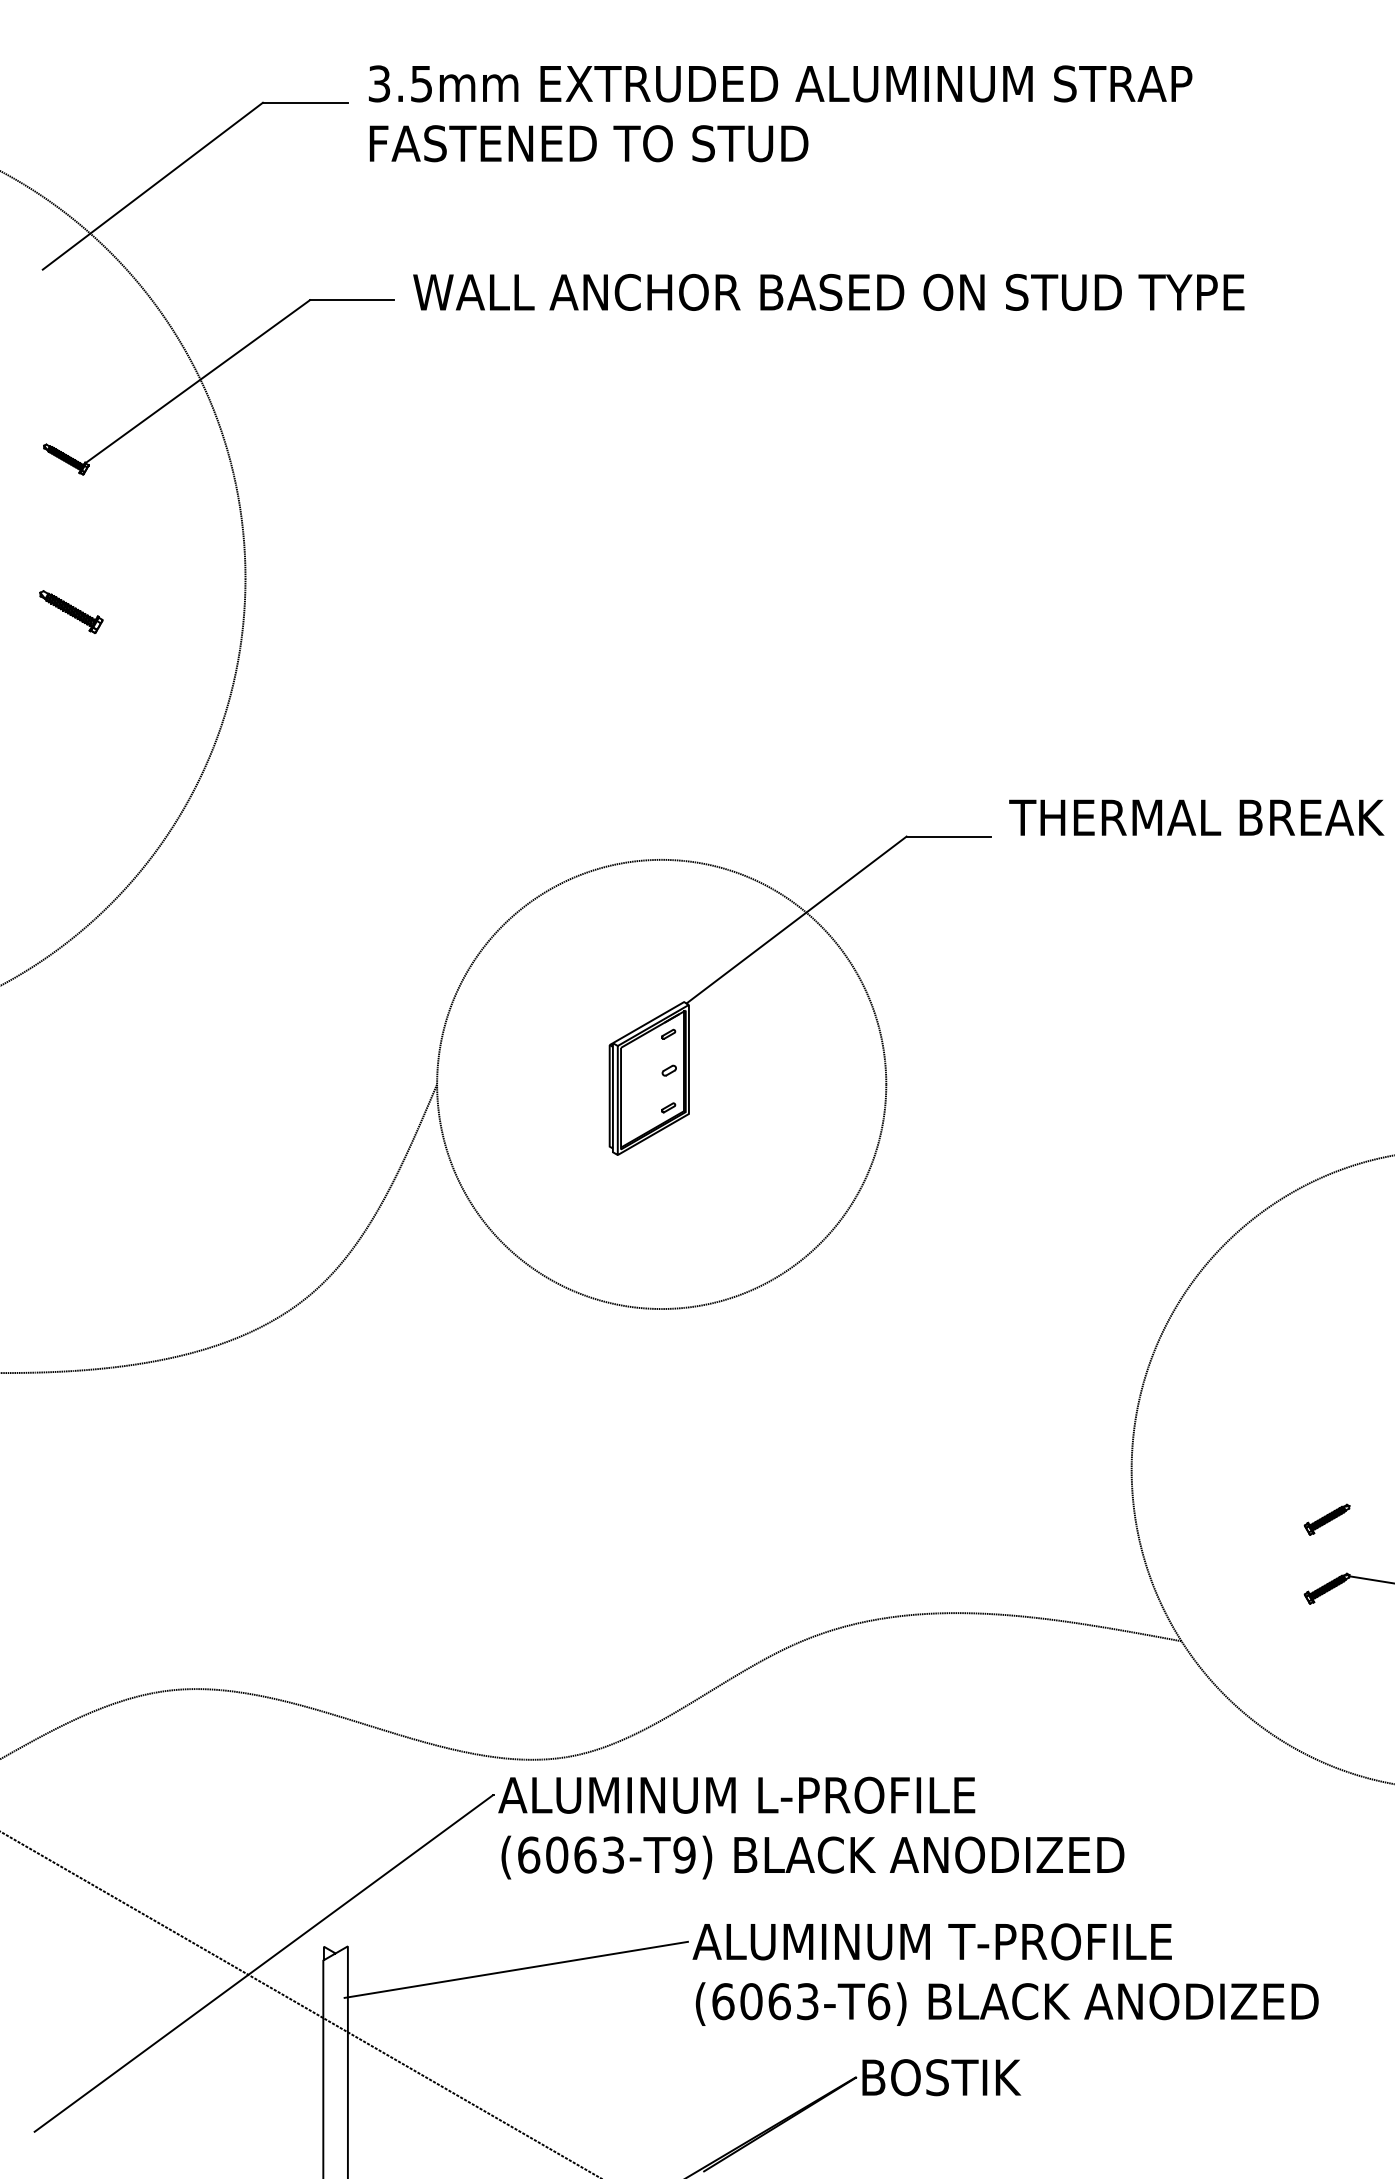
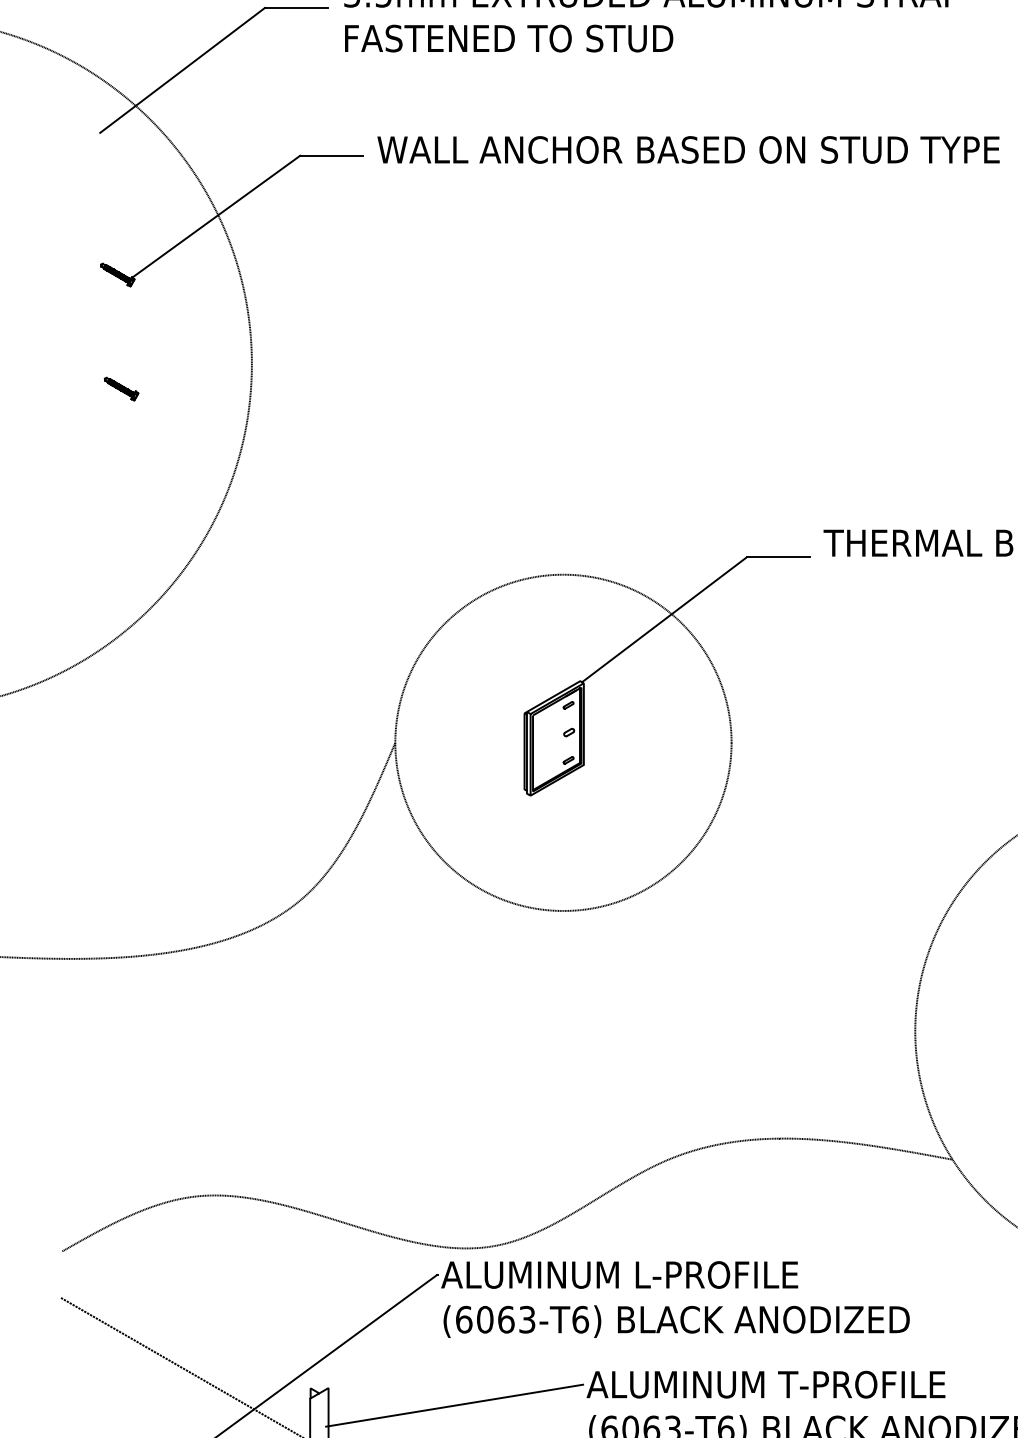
part: (71, 611) -> (121, 388), size x0.71
text: (684, 1854) -> (580, 1319), (6063-T9) -> (6063-T6)

